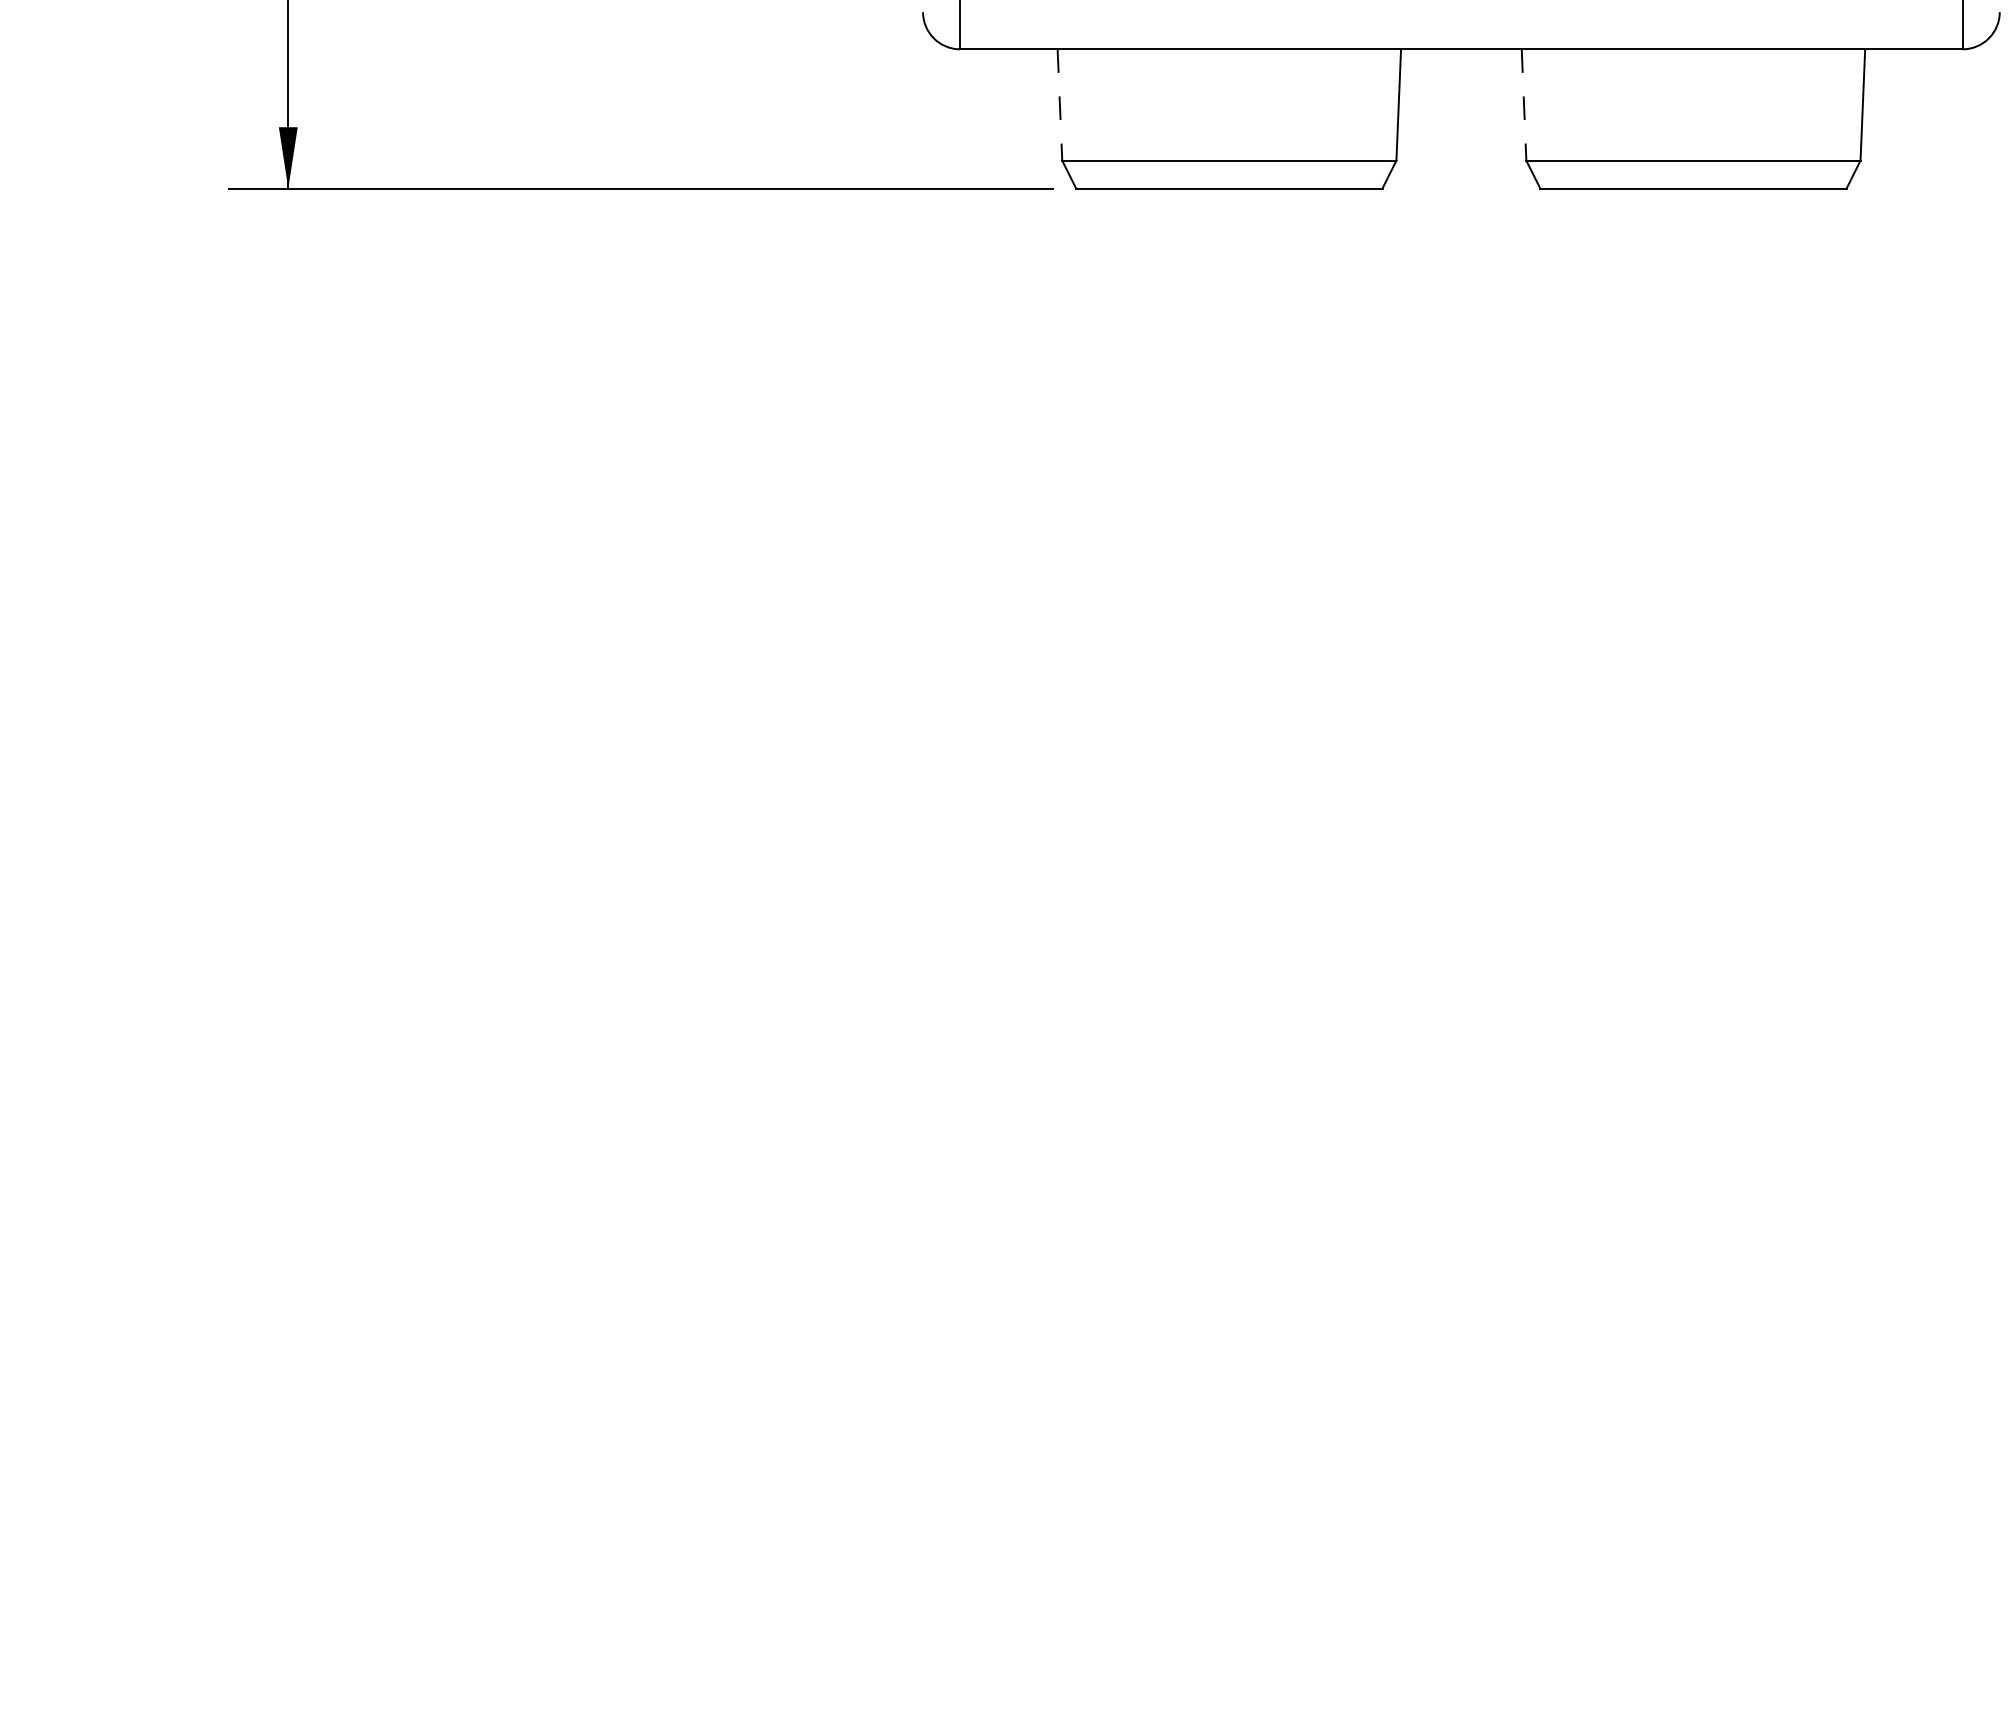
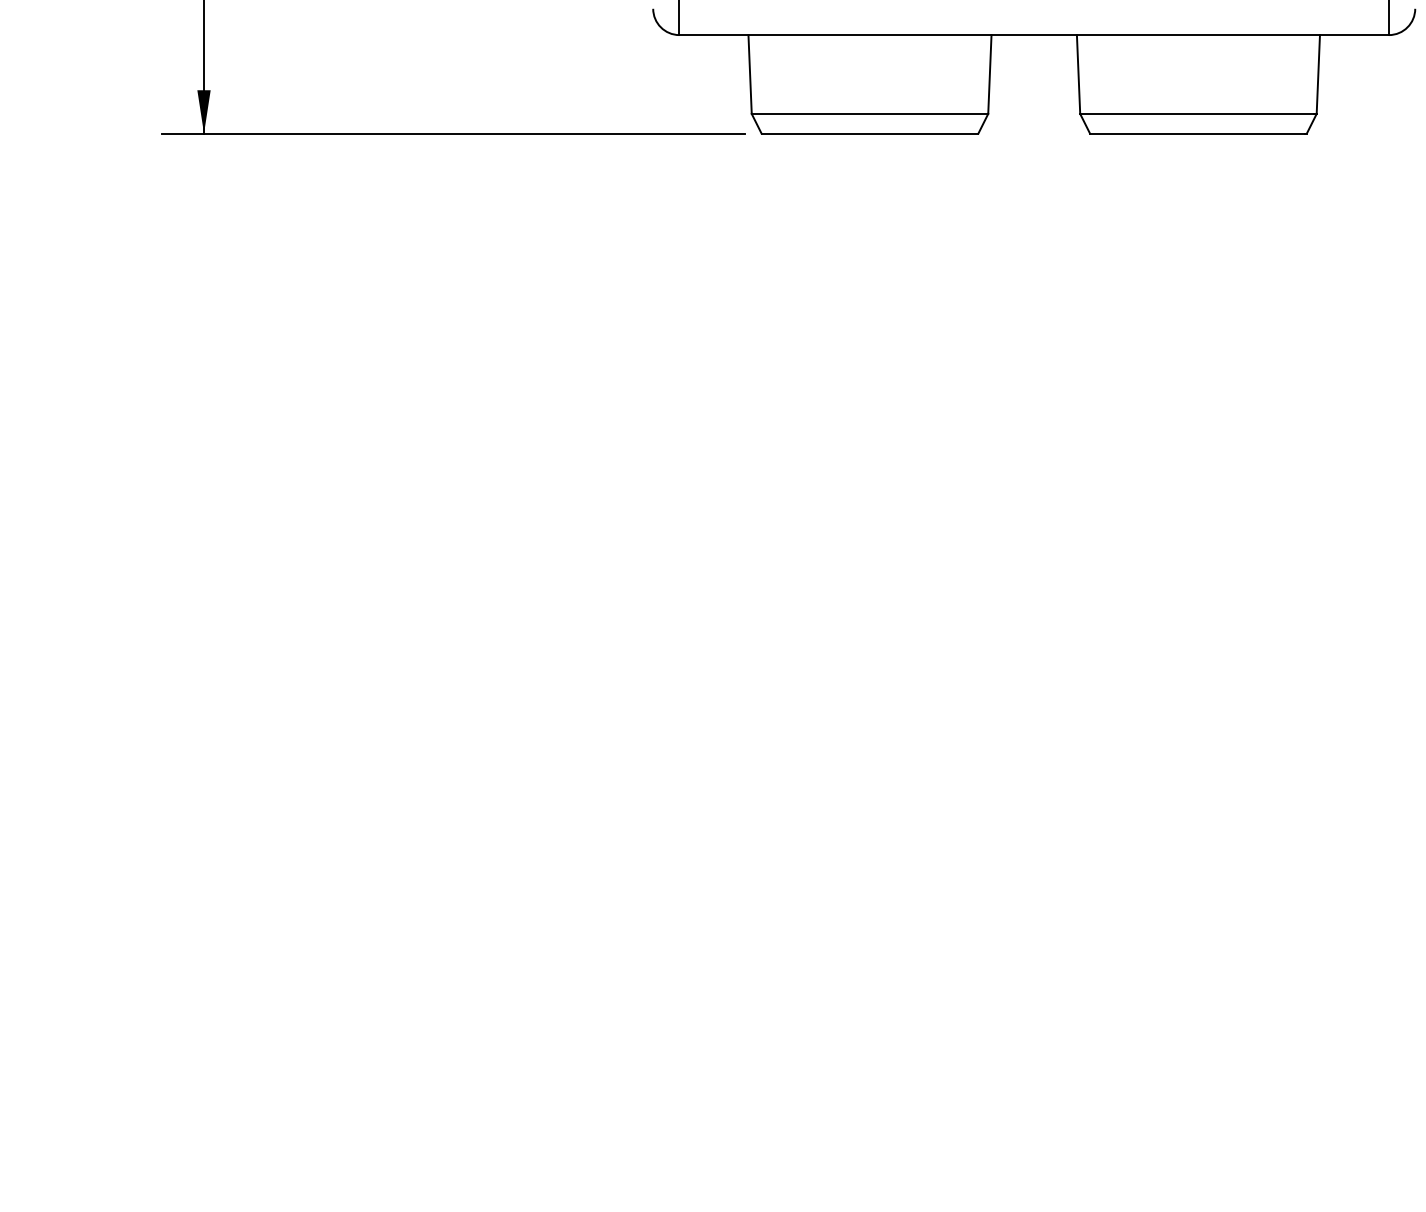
line: (1059, 105) -> (749, 74), dashed -> solid
line: (1524, 105) -> (1078, 74), dashed -> solid

